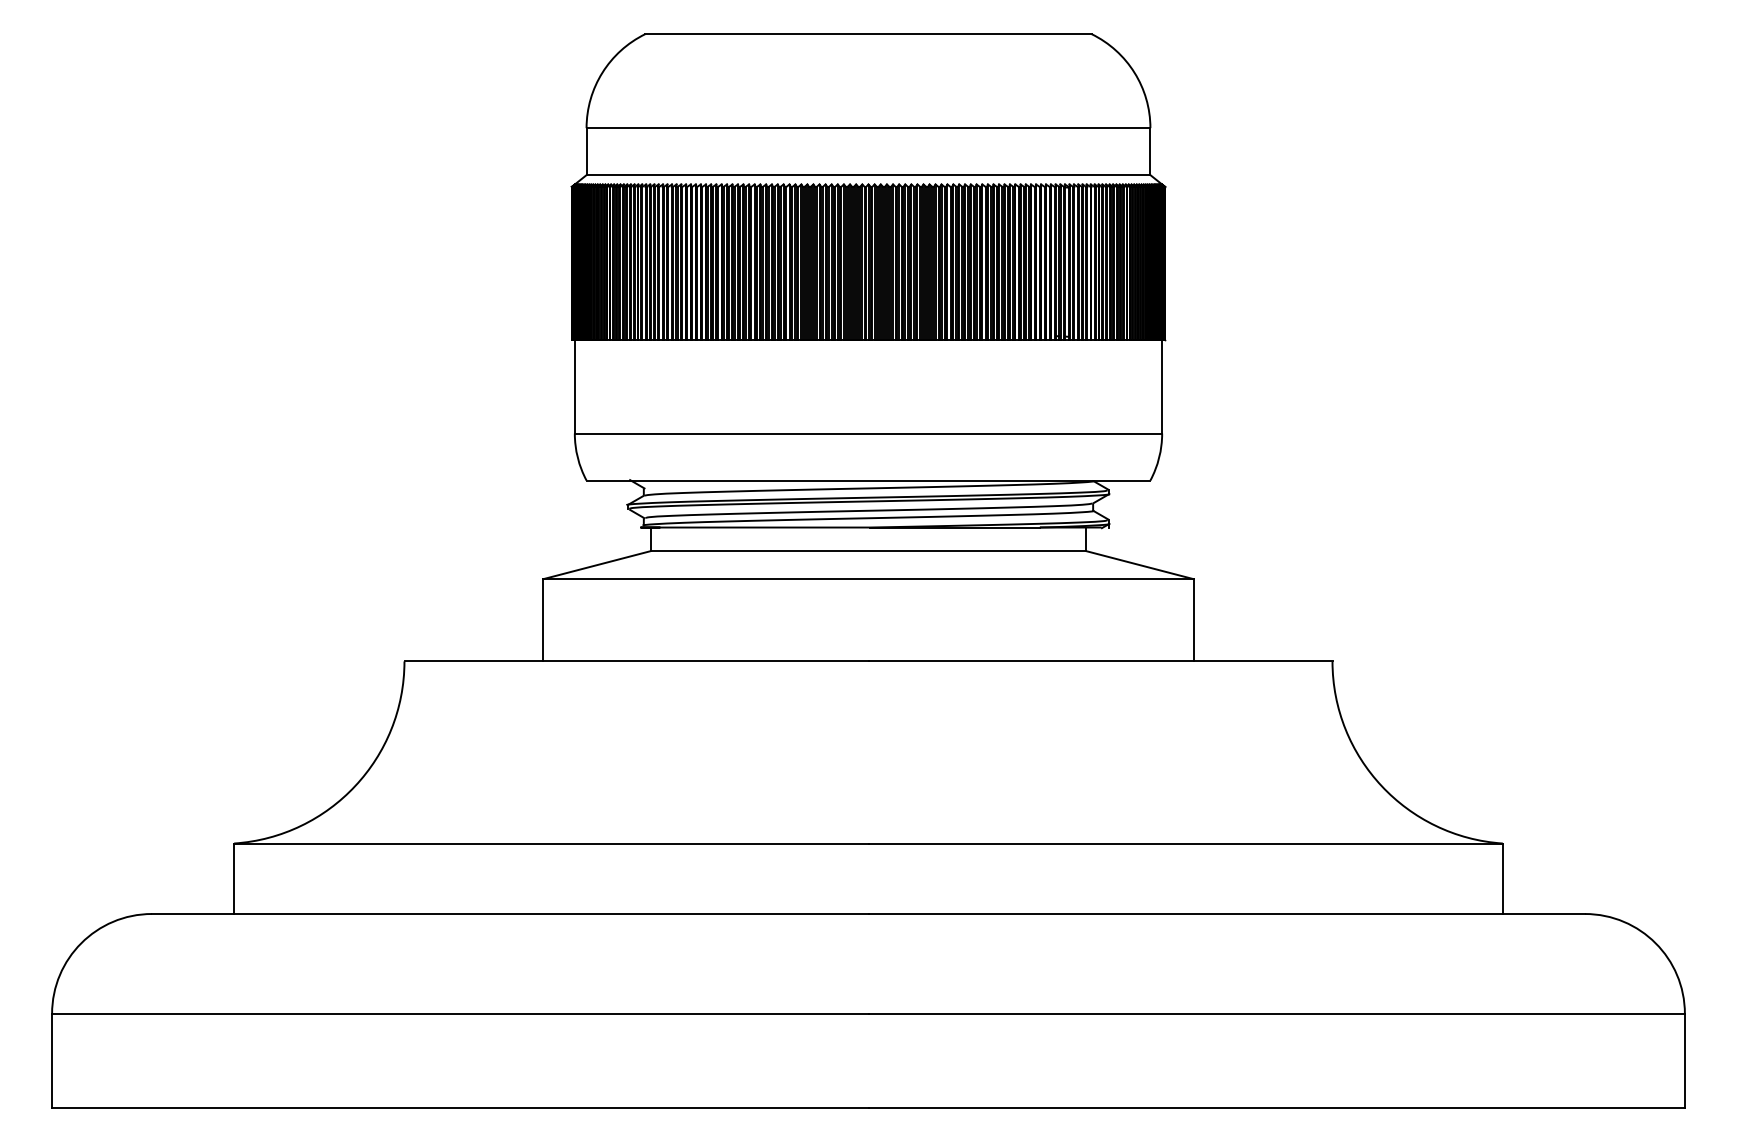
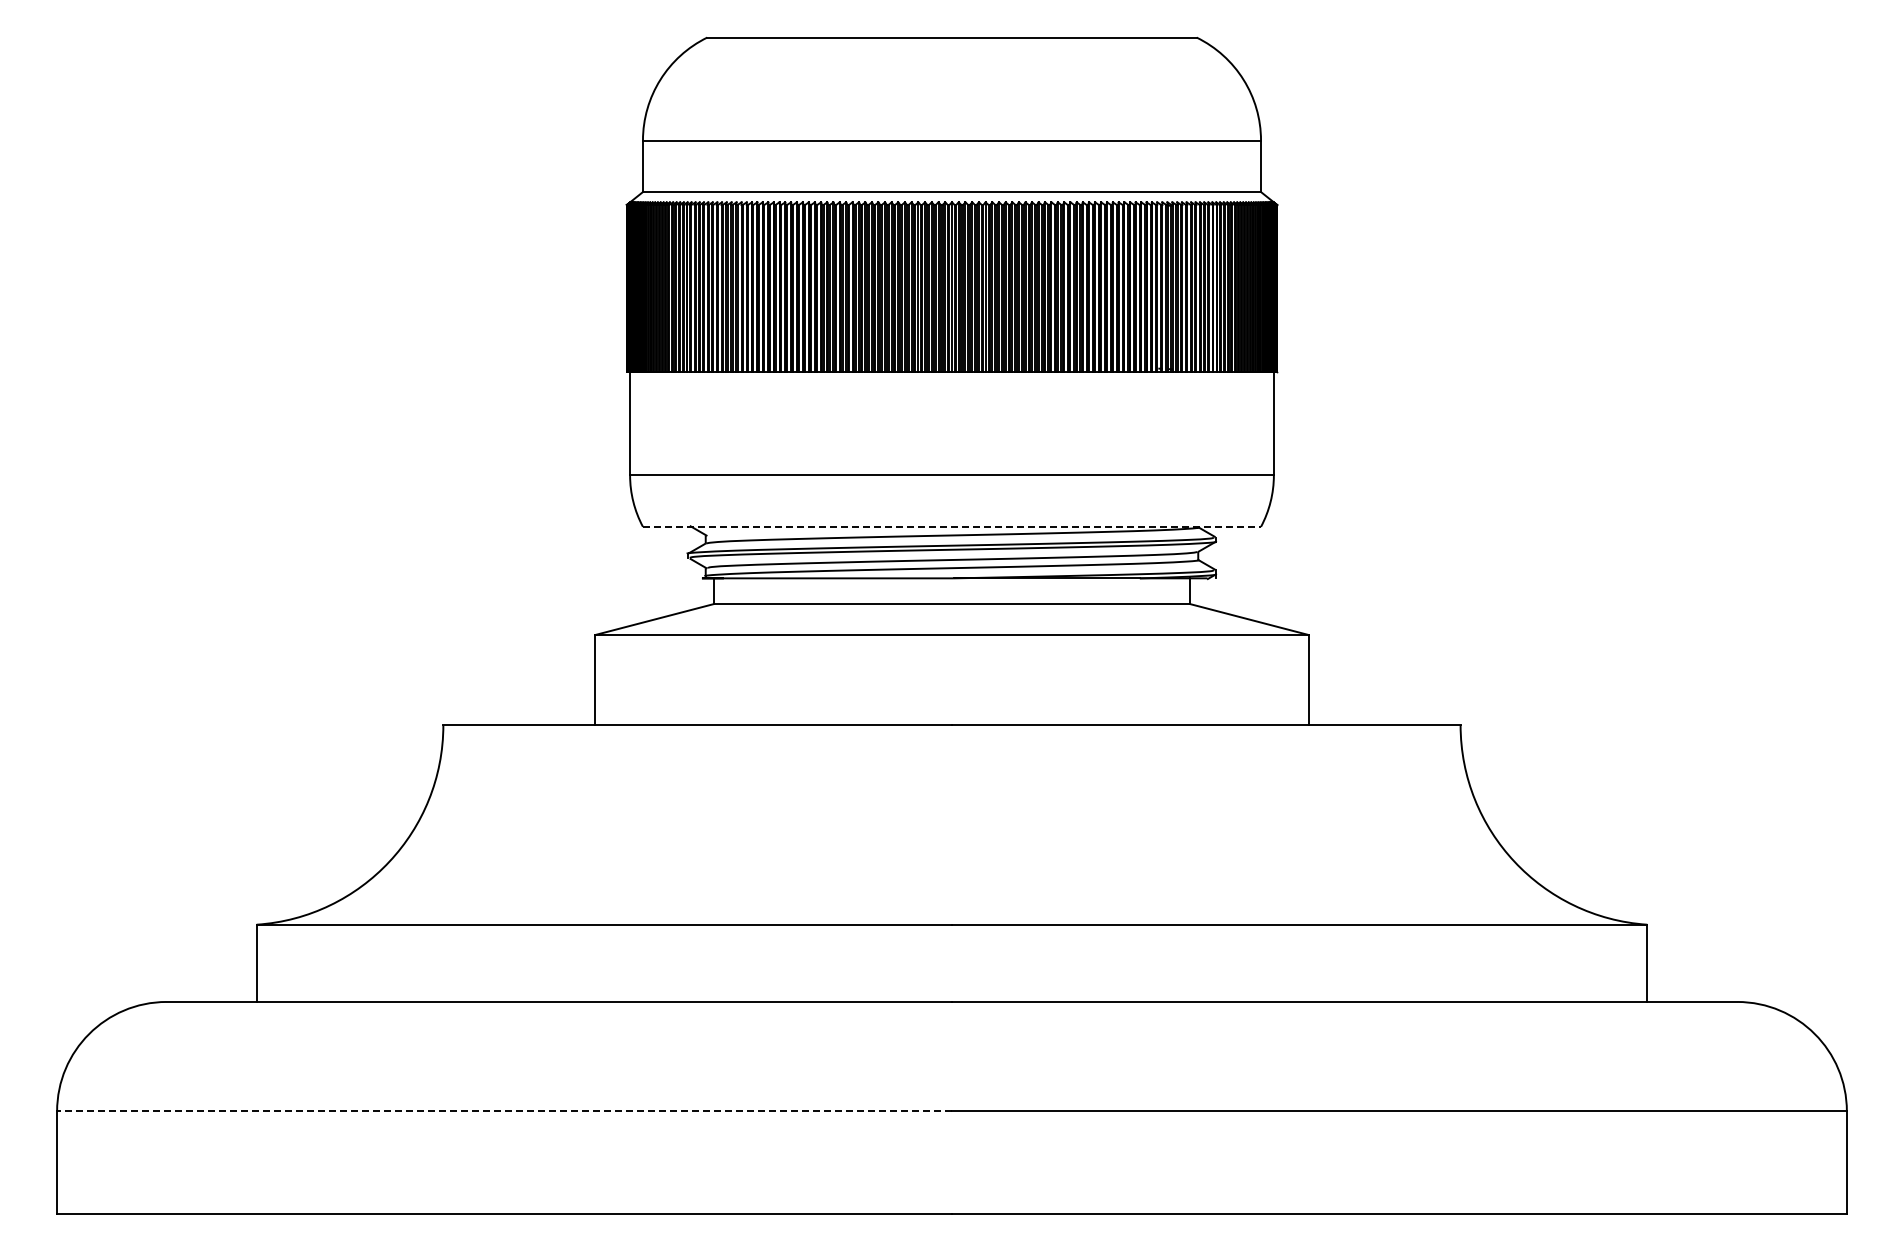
line: (868, 480) -> (952, 526), solid -> dashed
line: (460, 1013) -> (504, 1111), solid -> dashed

